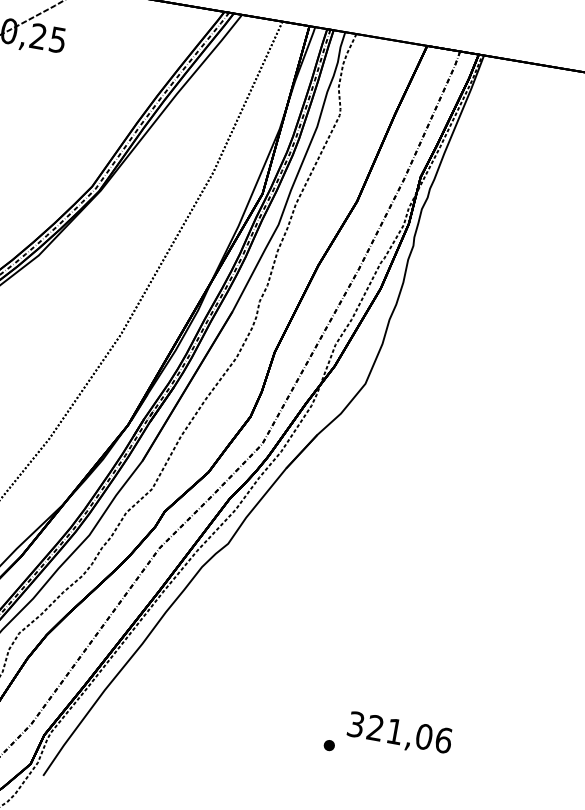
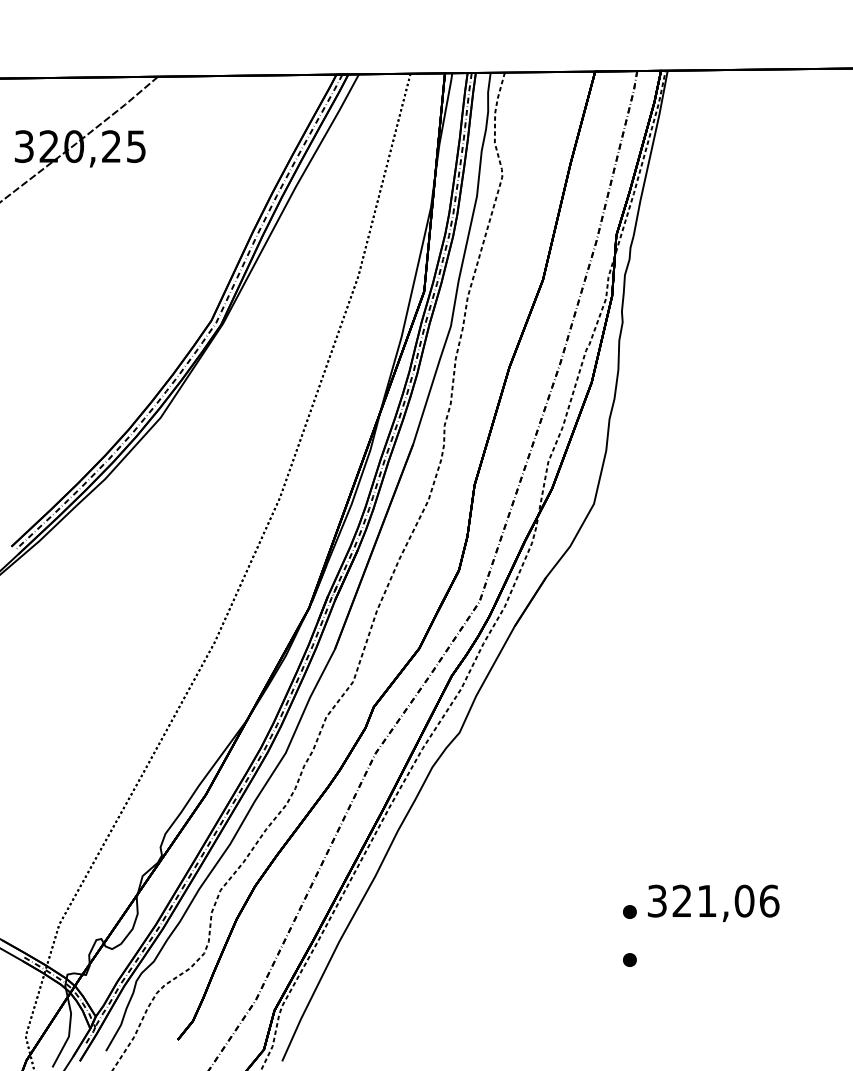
part: (335, 707) -> (629, 911), added
text: (399, 733) -> (713, 902), moved

